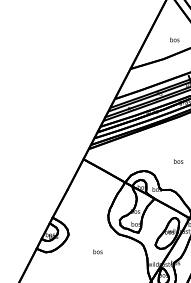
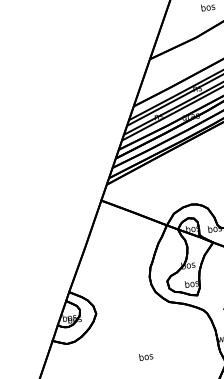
text: (97, 251) -> (145, 356), moved

